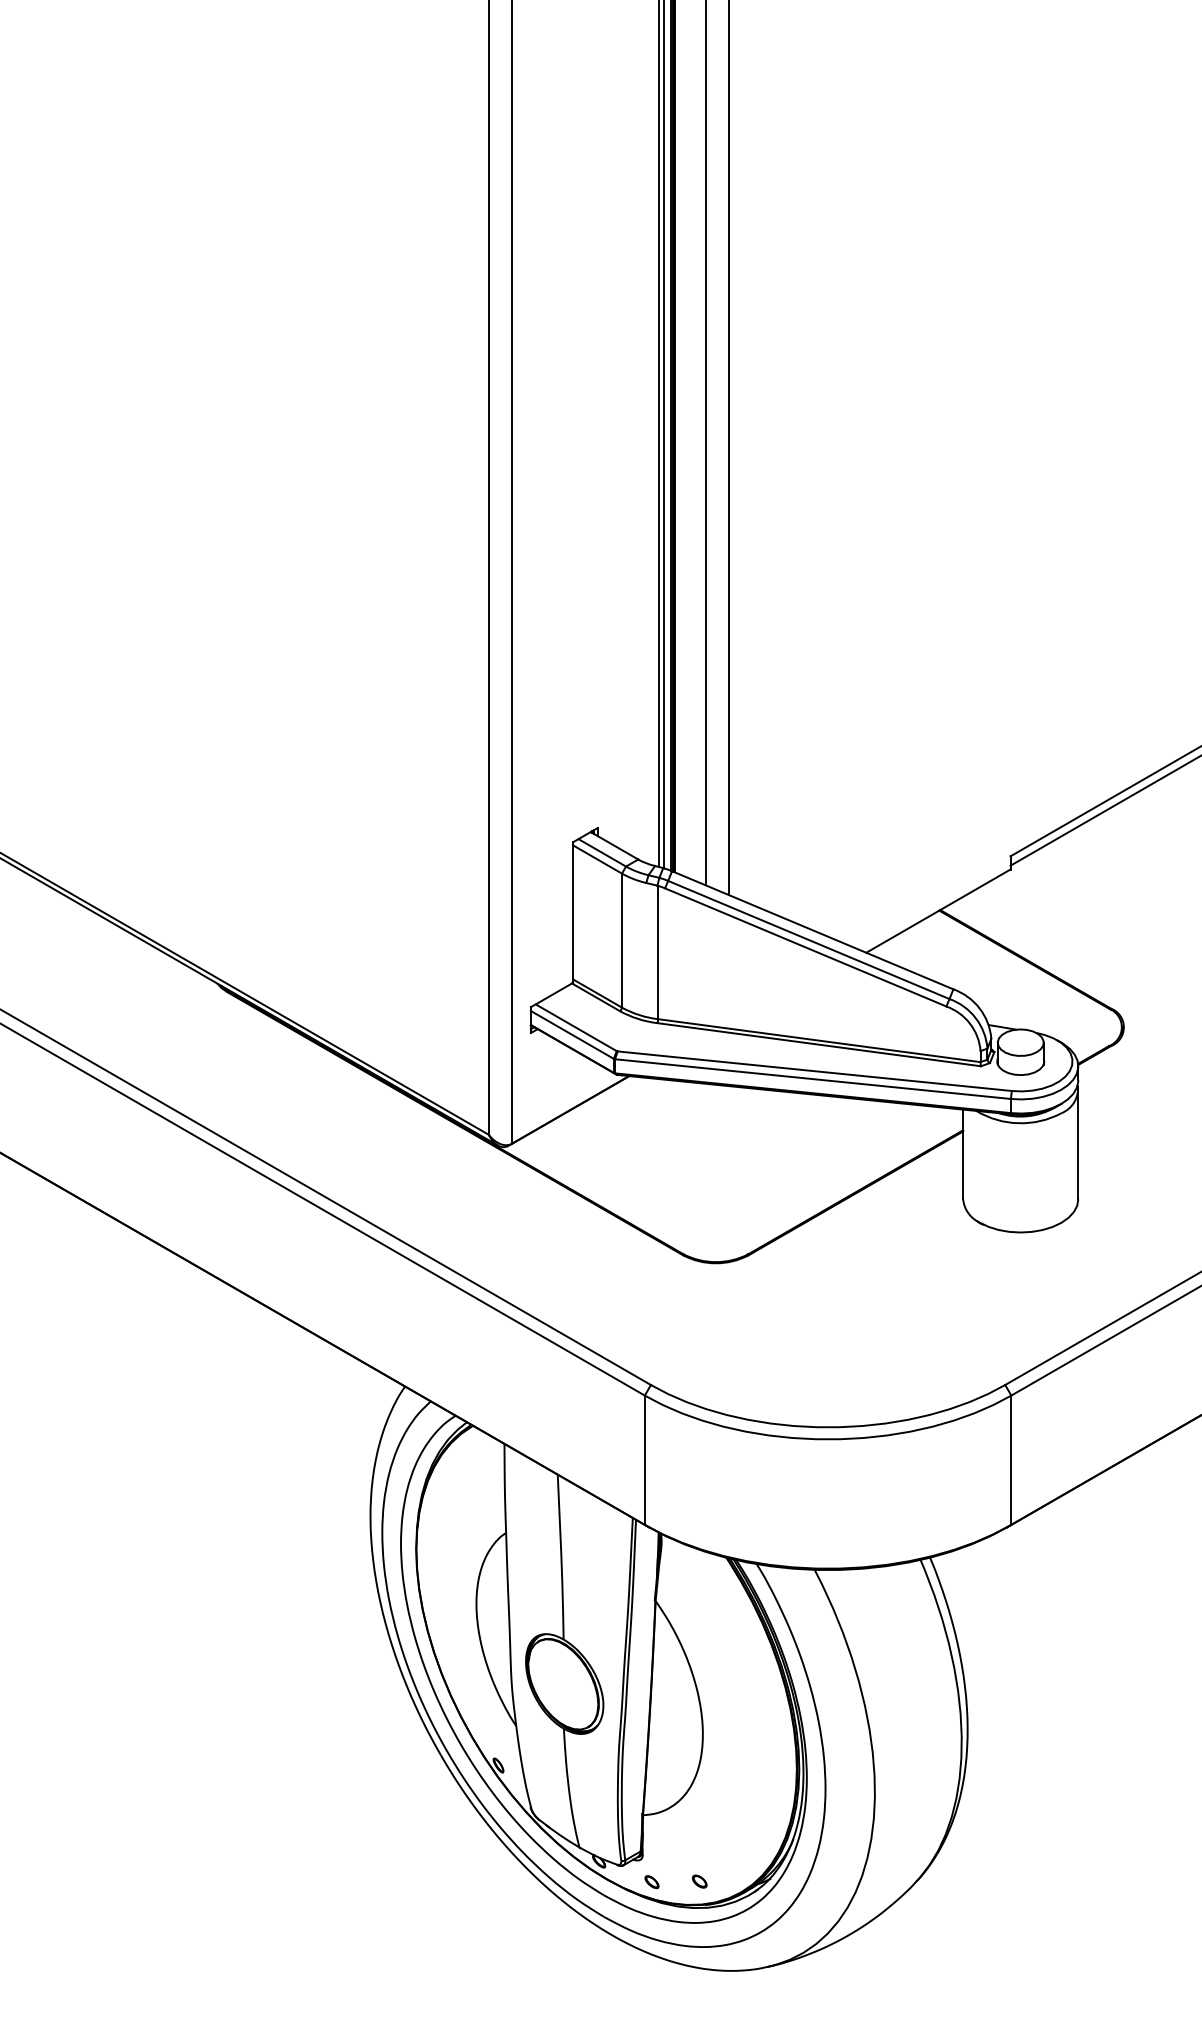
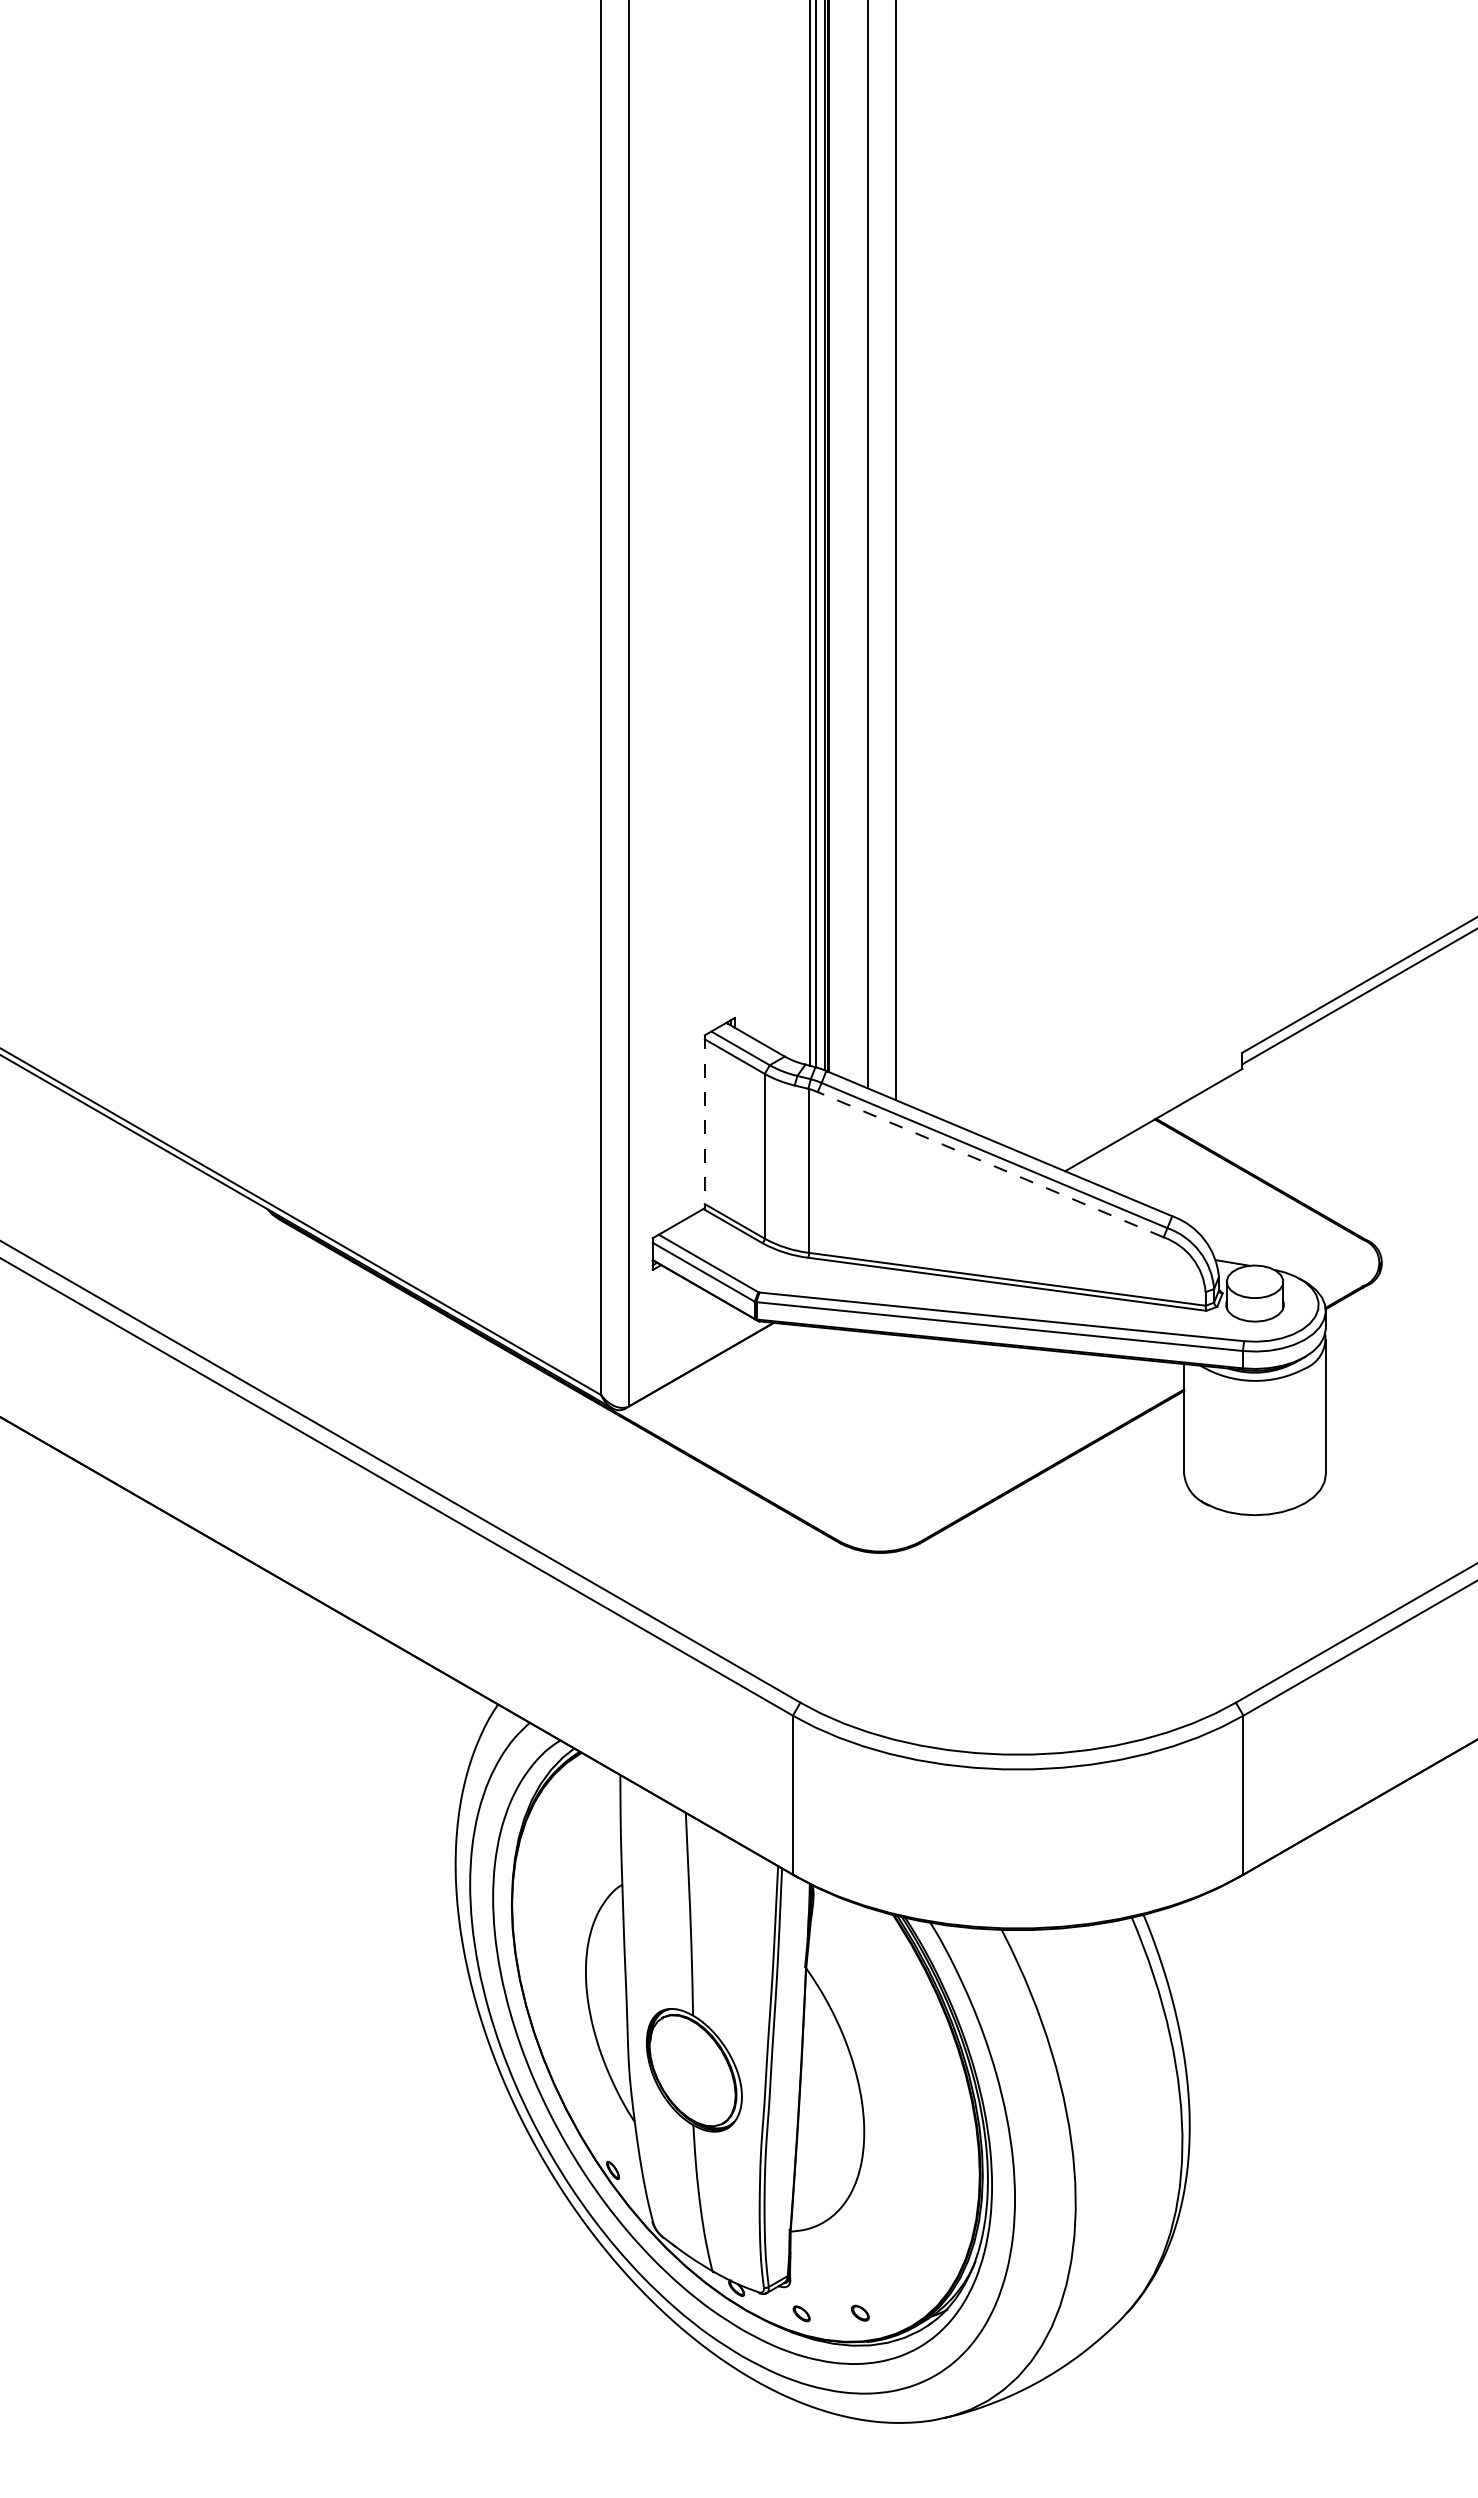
line: (572, 913) -> (704, 1122), solid -> dashed
line: (805, 947) -> (990, 1164), solid -> dashed

